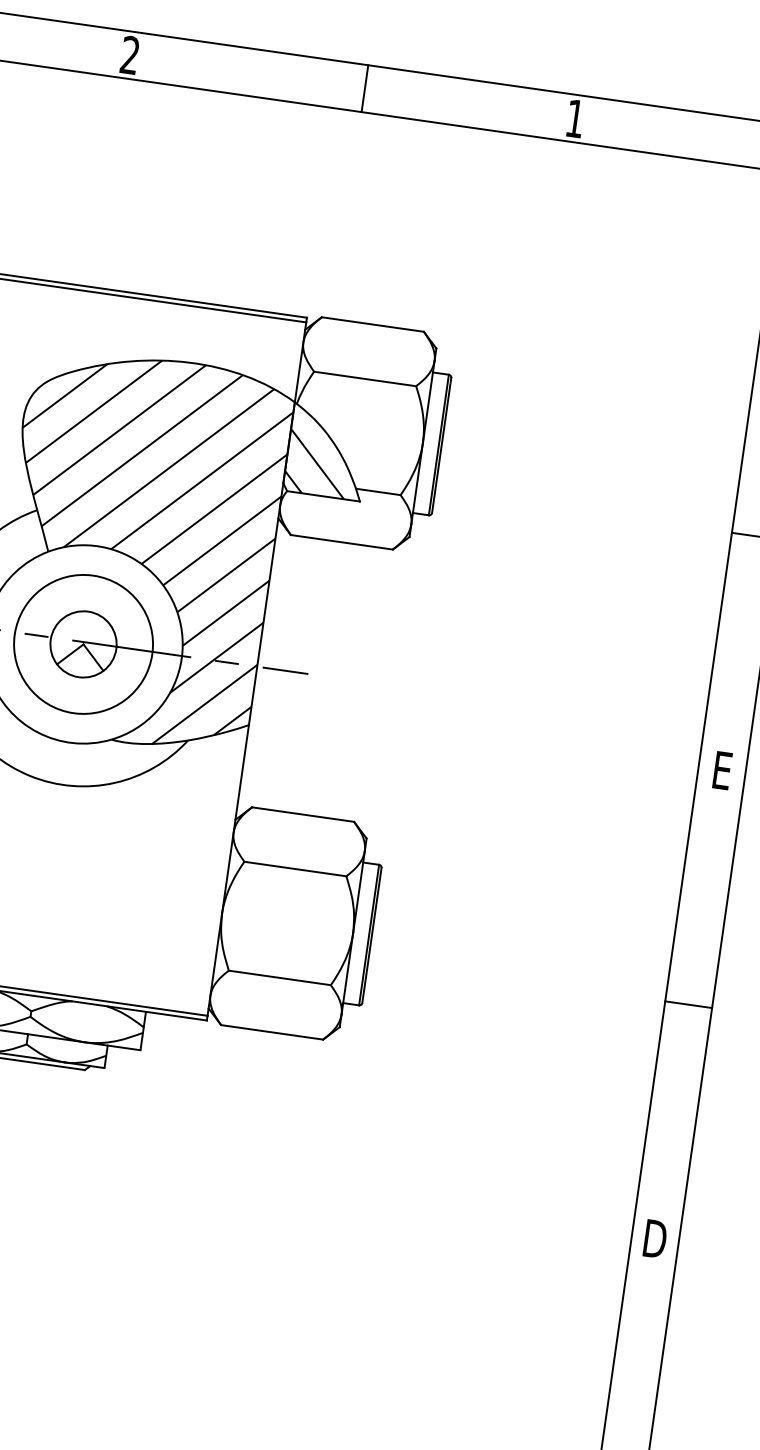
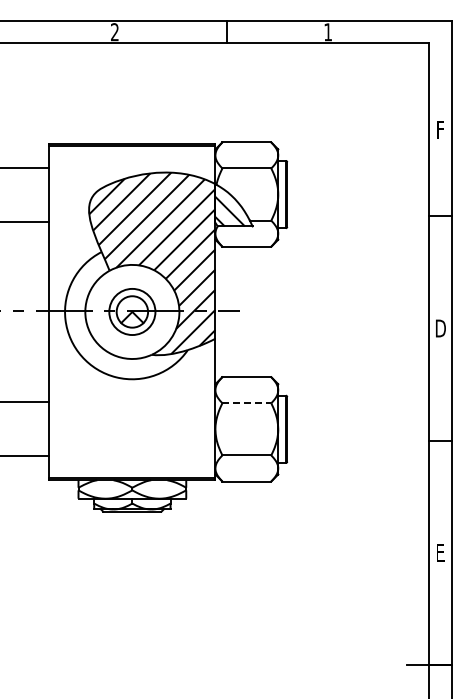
circle: (83, 643) -> (132, 311), size x0.7
text: (721, 770) -> (440, 328), E -> D
line: (296, 869) -> (247, 403), solid -> dashed
text: (655, 1238) -> (440, 552), D -> E

